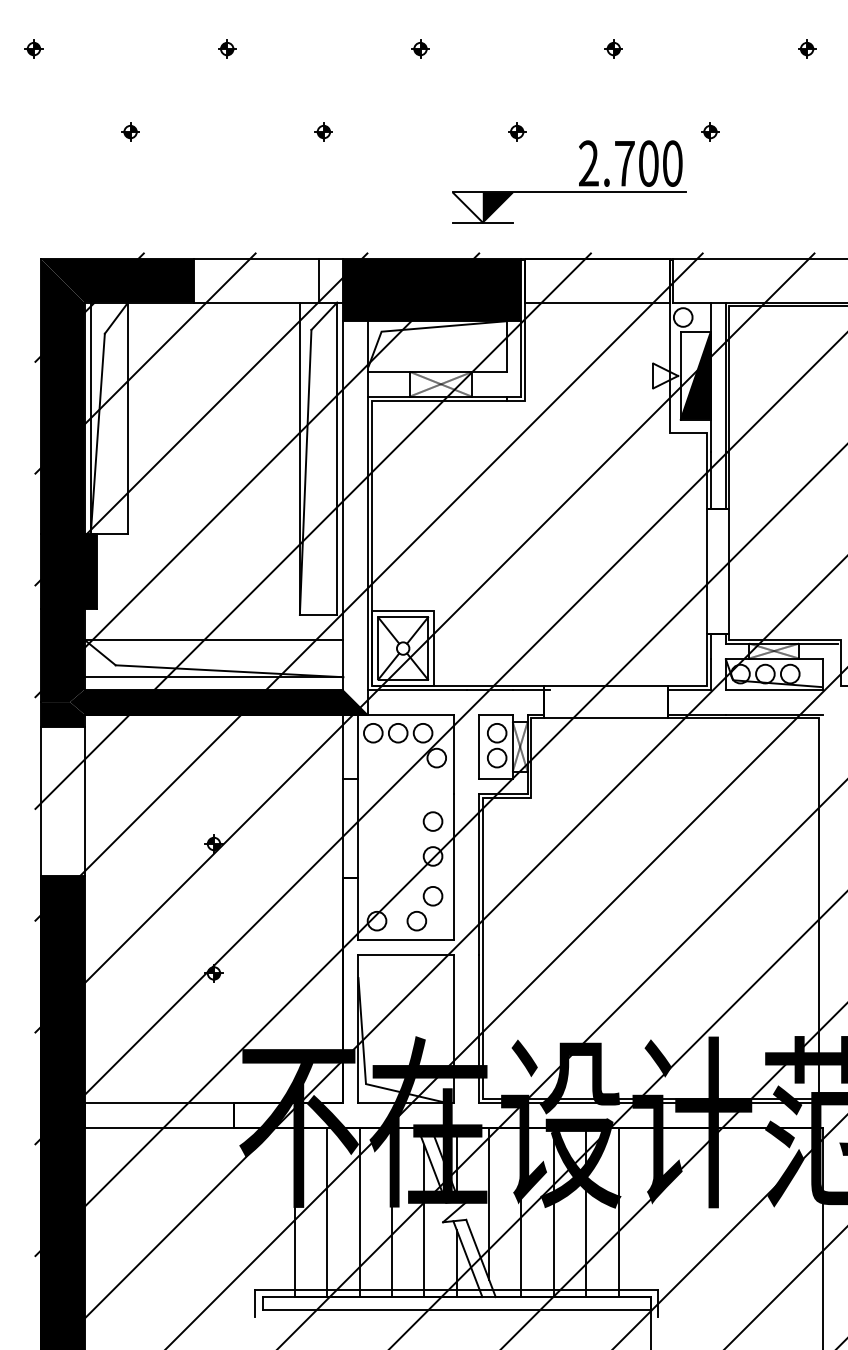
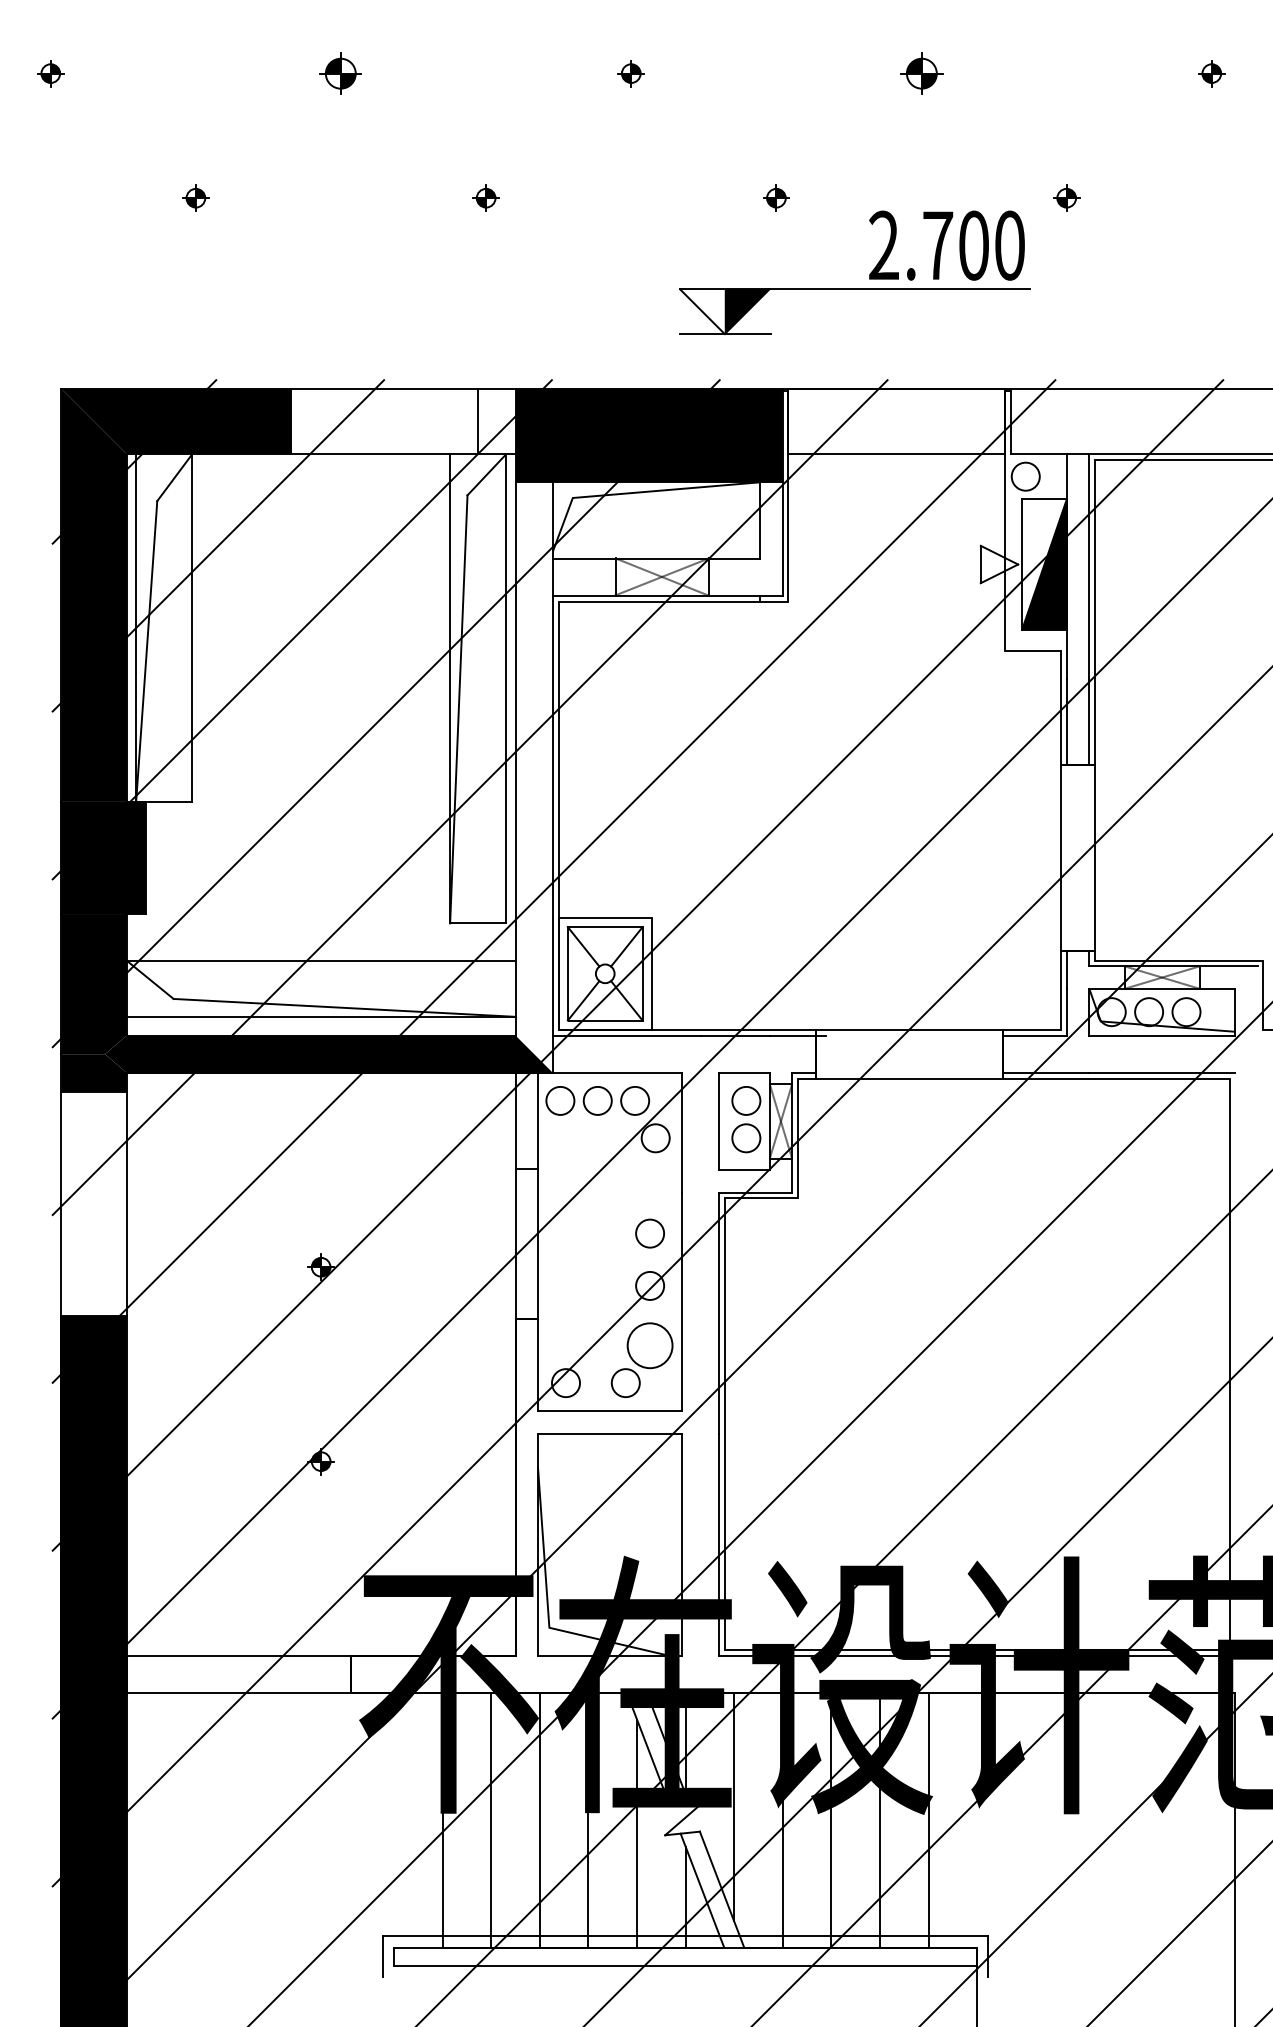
part: (227, 48) -> (341, 72), size x1.6
part: (613, 48) -> (921, 72), size x1.6
circle: (432, 895) -> (649, 1344), size x1.6

